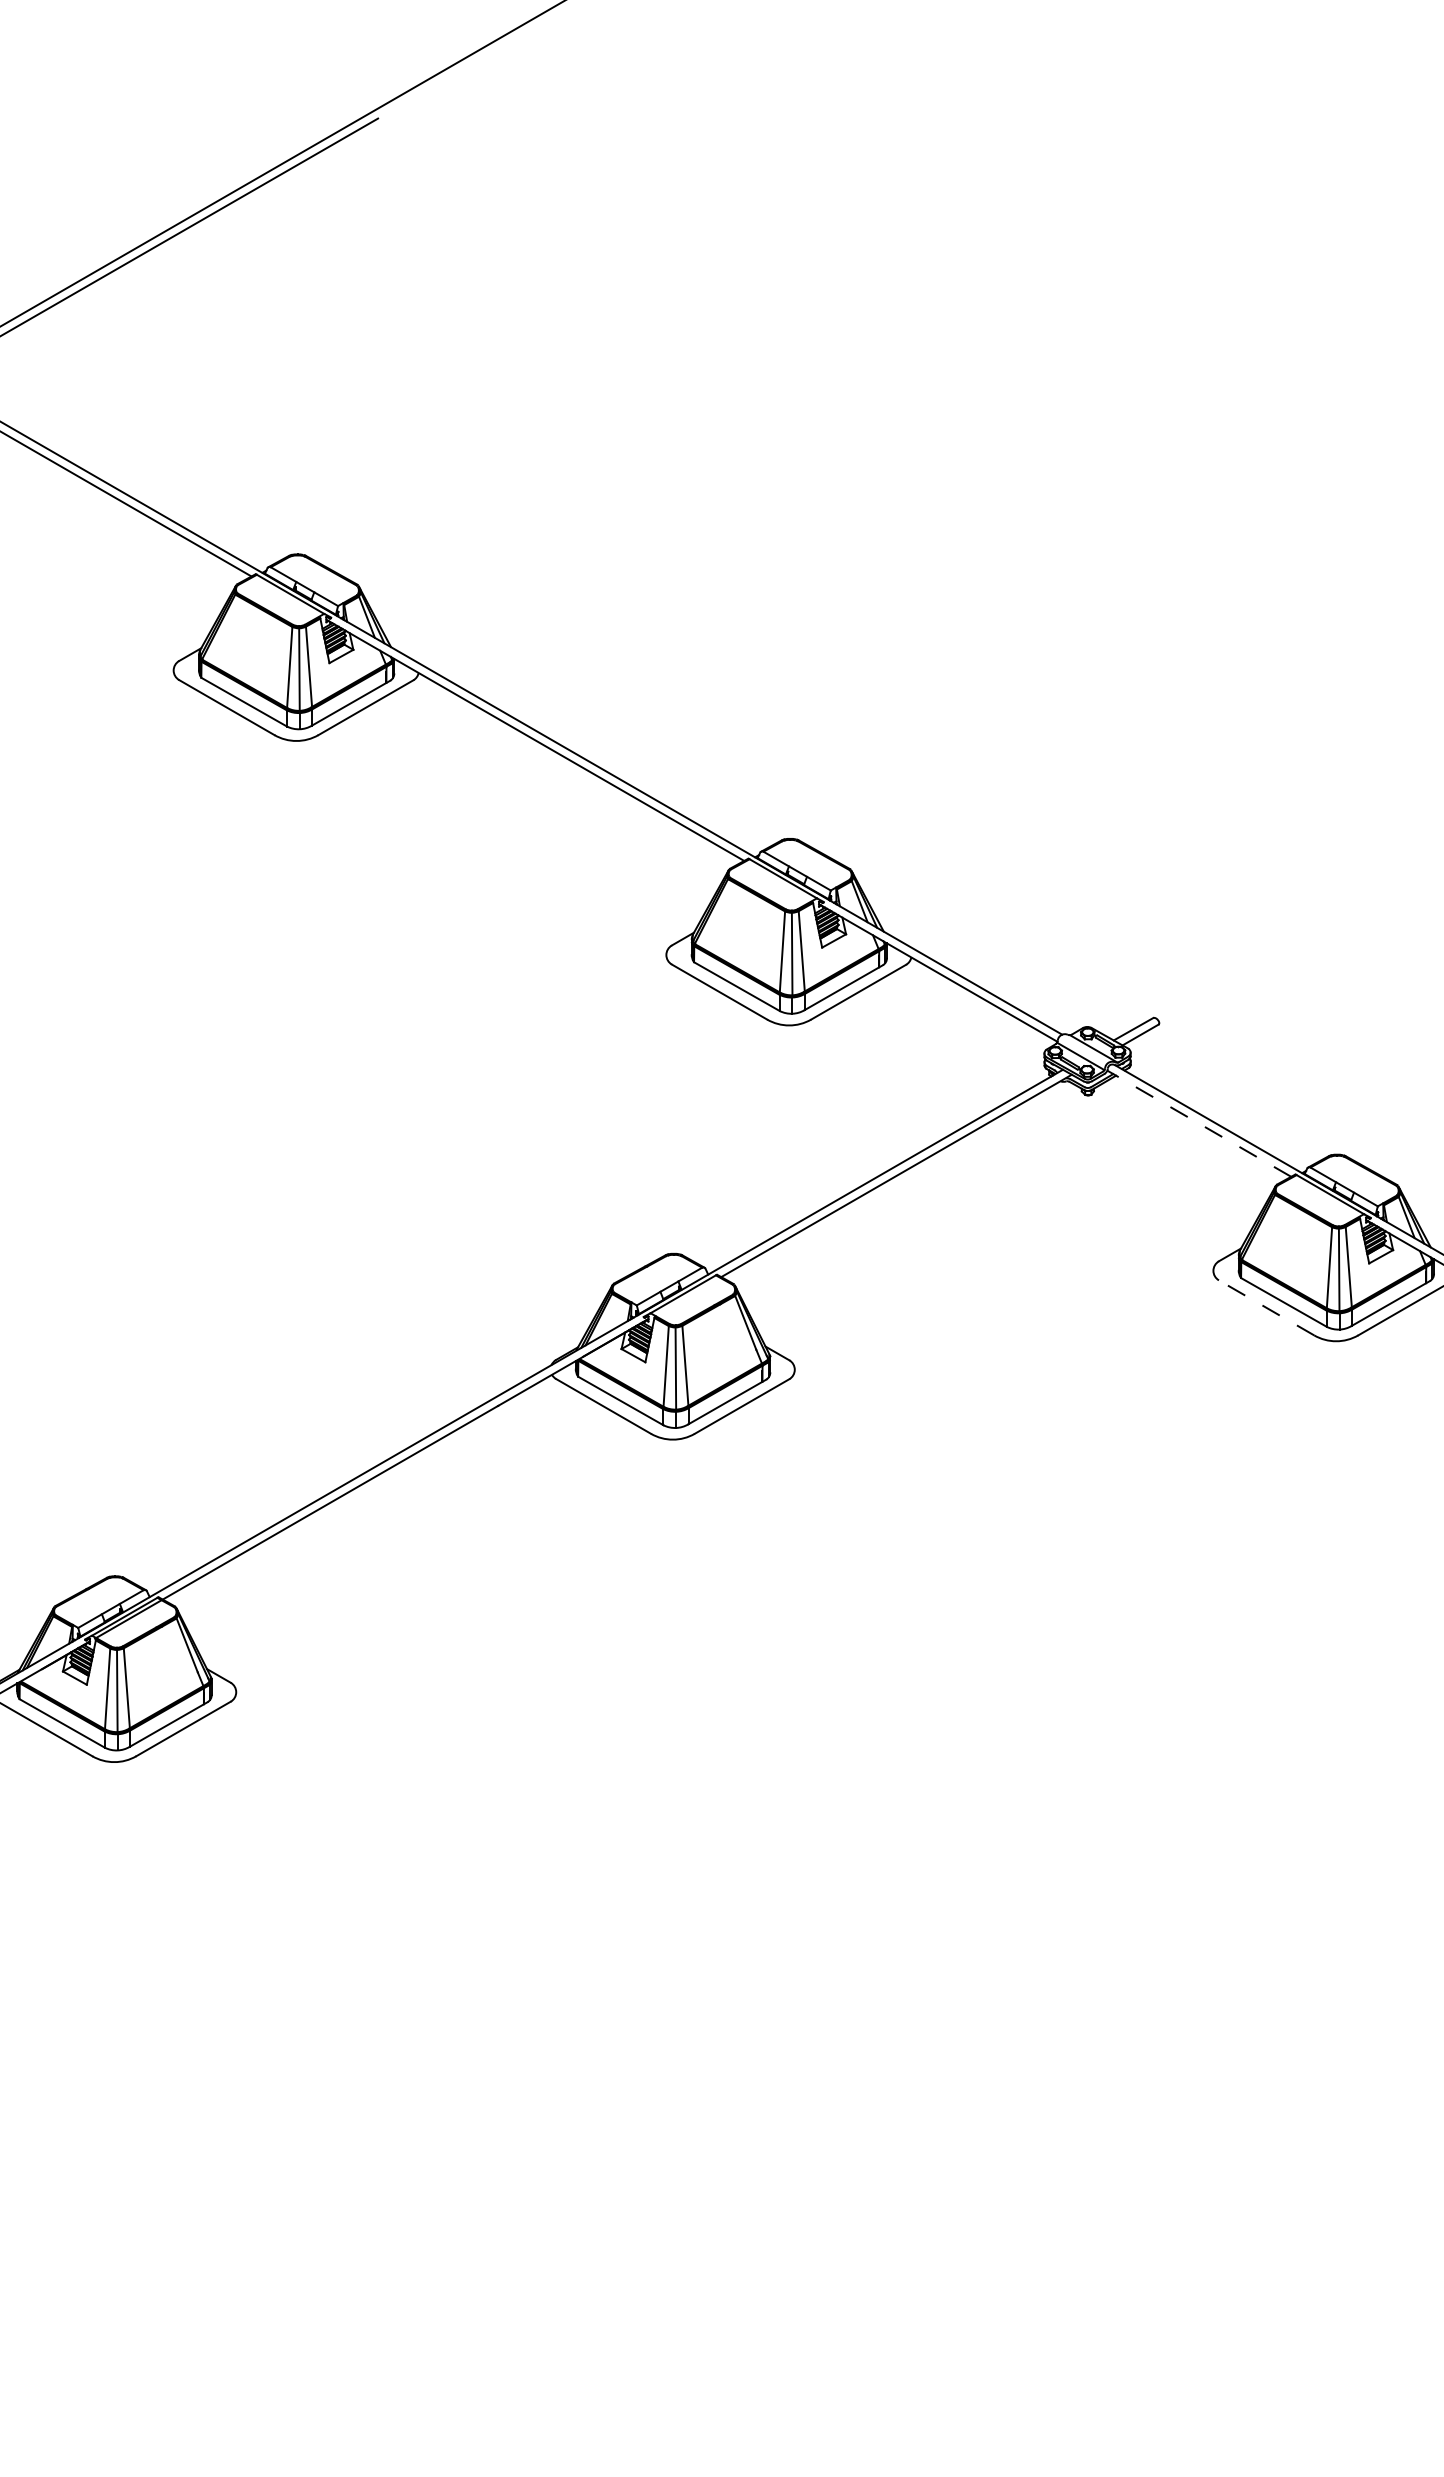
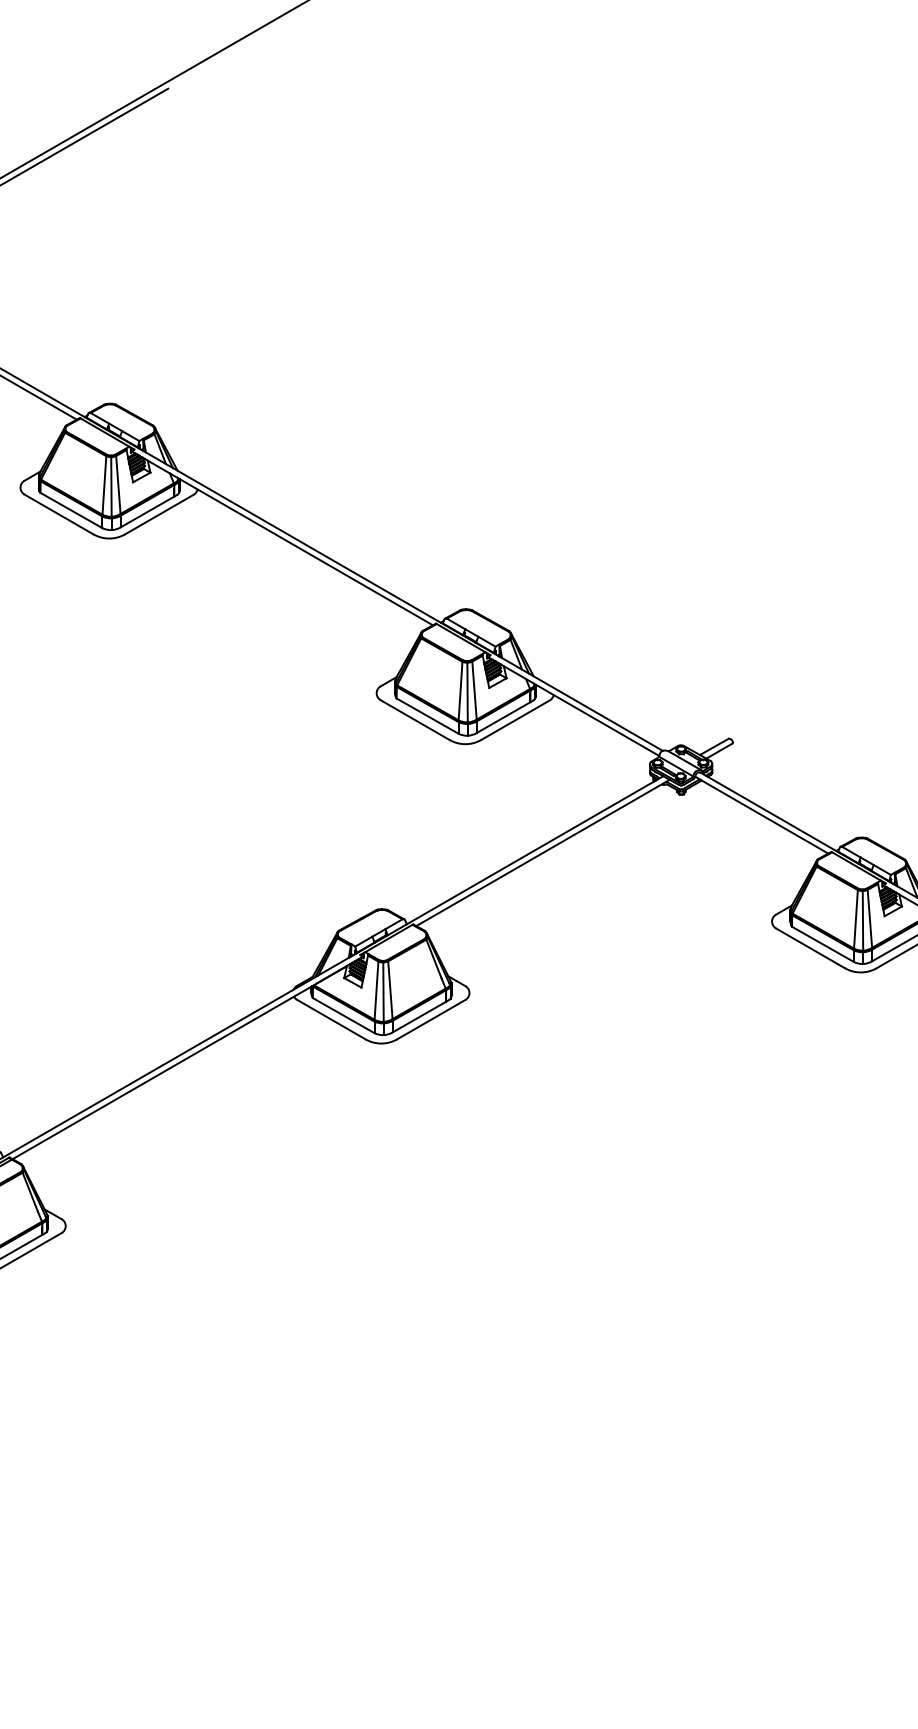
line: (1198, 1123) -> (761, 815), dashed -> solid
line: (1266, 1307) -> (810, 948), dashed -> solid

